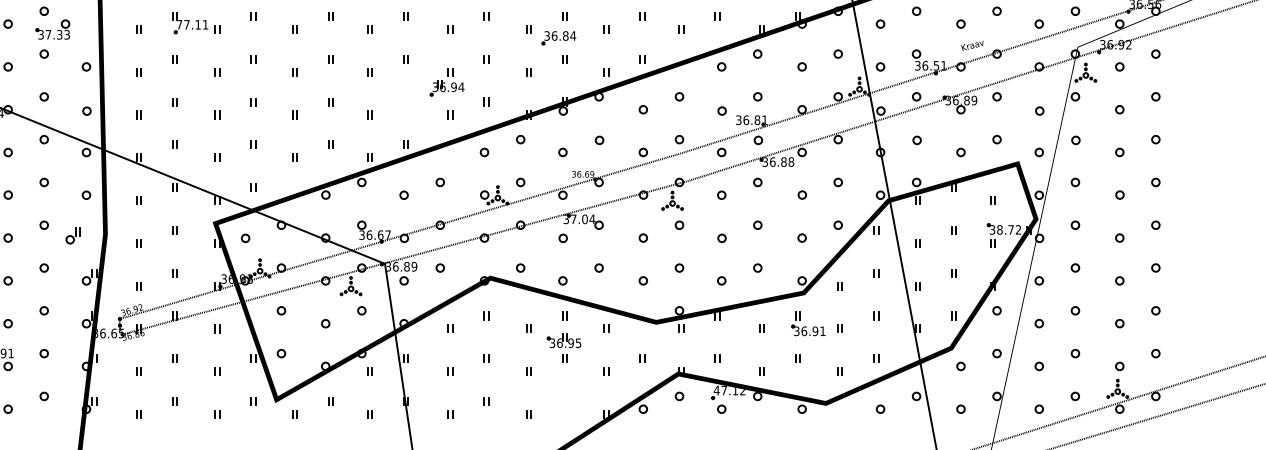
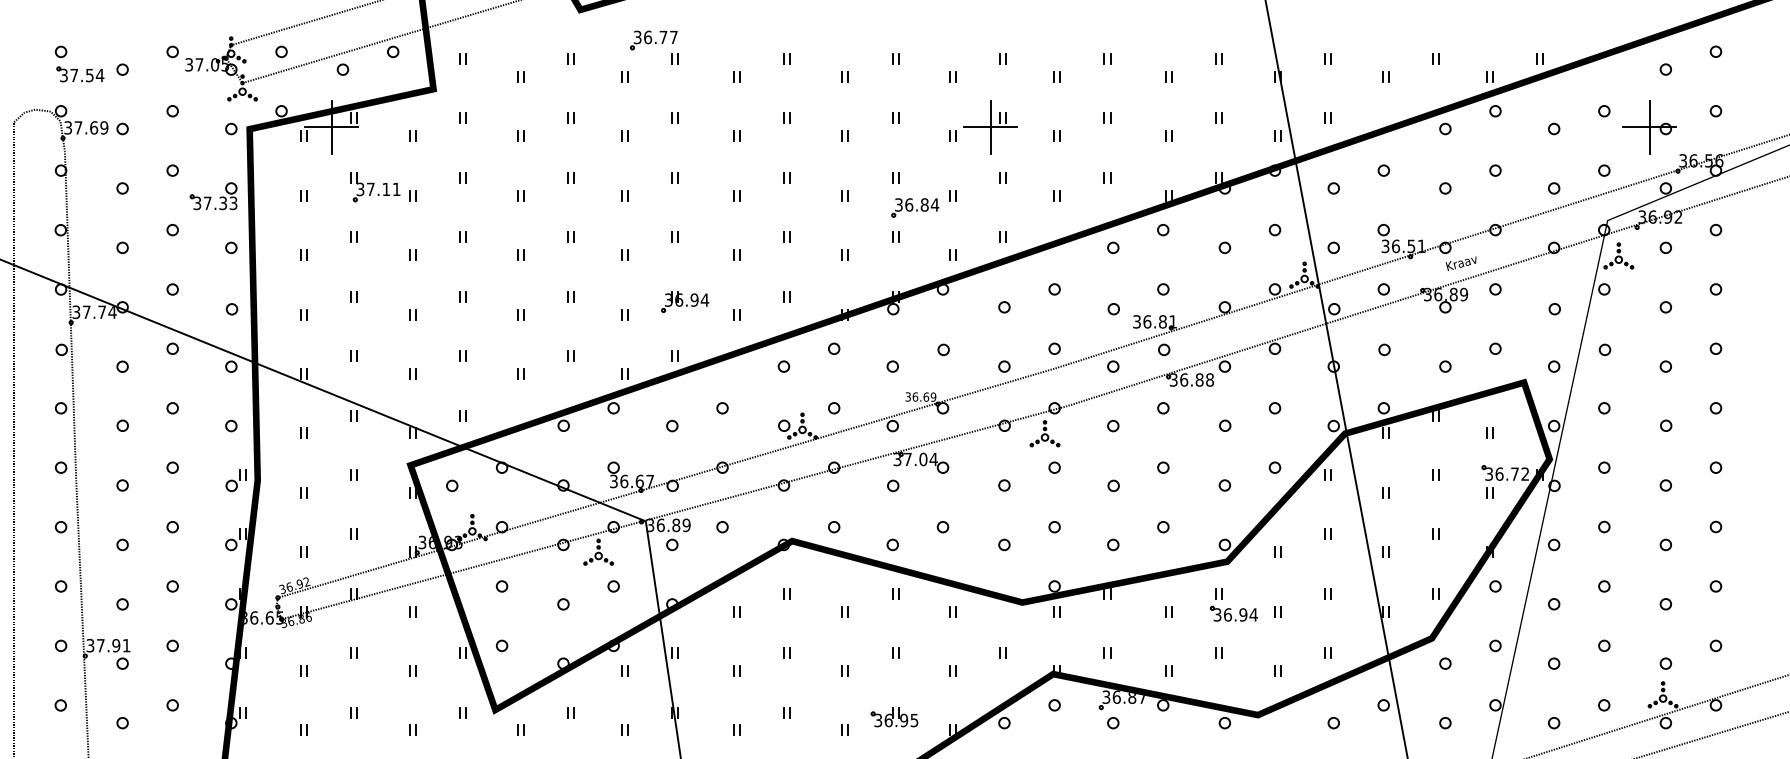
text: (179, 24) -> (360, 189), 77.11 -> 37.11
part: (52, 29) -> (213, 196), moved
part: (559, 37) -> (915, 207), moved
text: (971, 45) -> (1460, 263), moved
part: (447, 88) -> (685, 301), moved
text: (999, 229) -> (1499, 473), 38.72 -> 36.72
part: (72, 235) -> (235, 480), moved
text: (822, 330) -> (1253, 614), 36.91 -> 36.94
part: (564, 341) -> (894, 717), moved
text: (729, 390) -> (1124, 696), 47.12 -> 36.87

